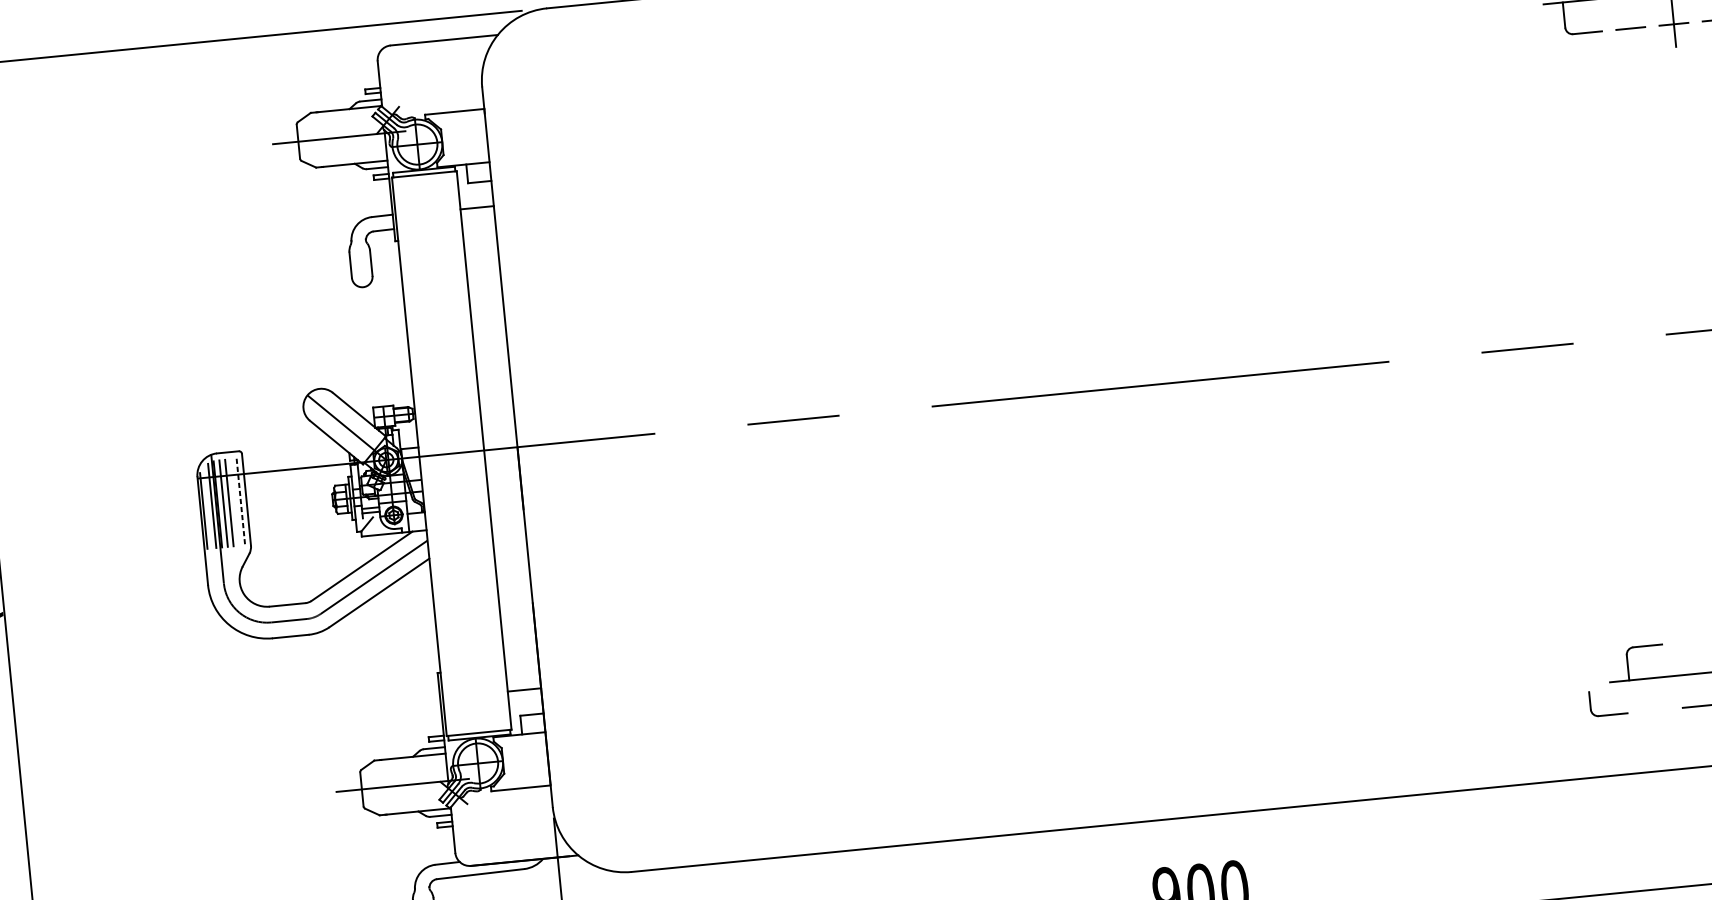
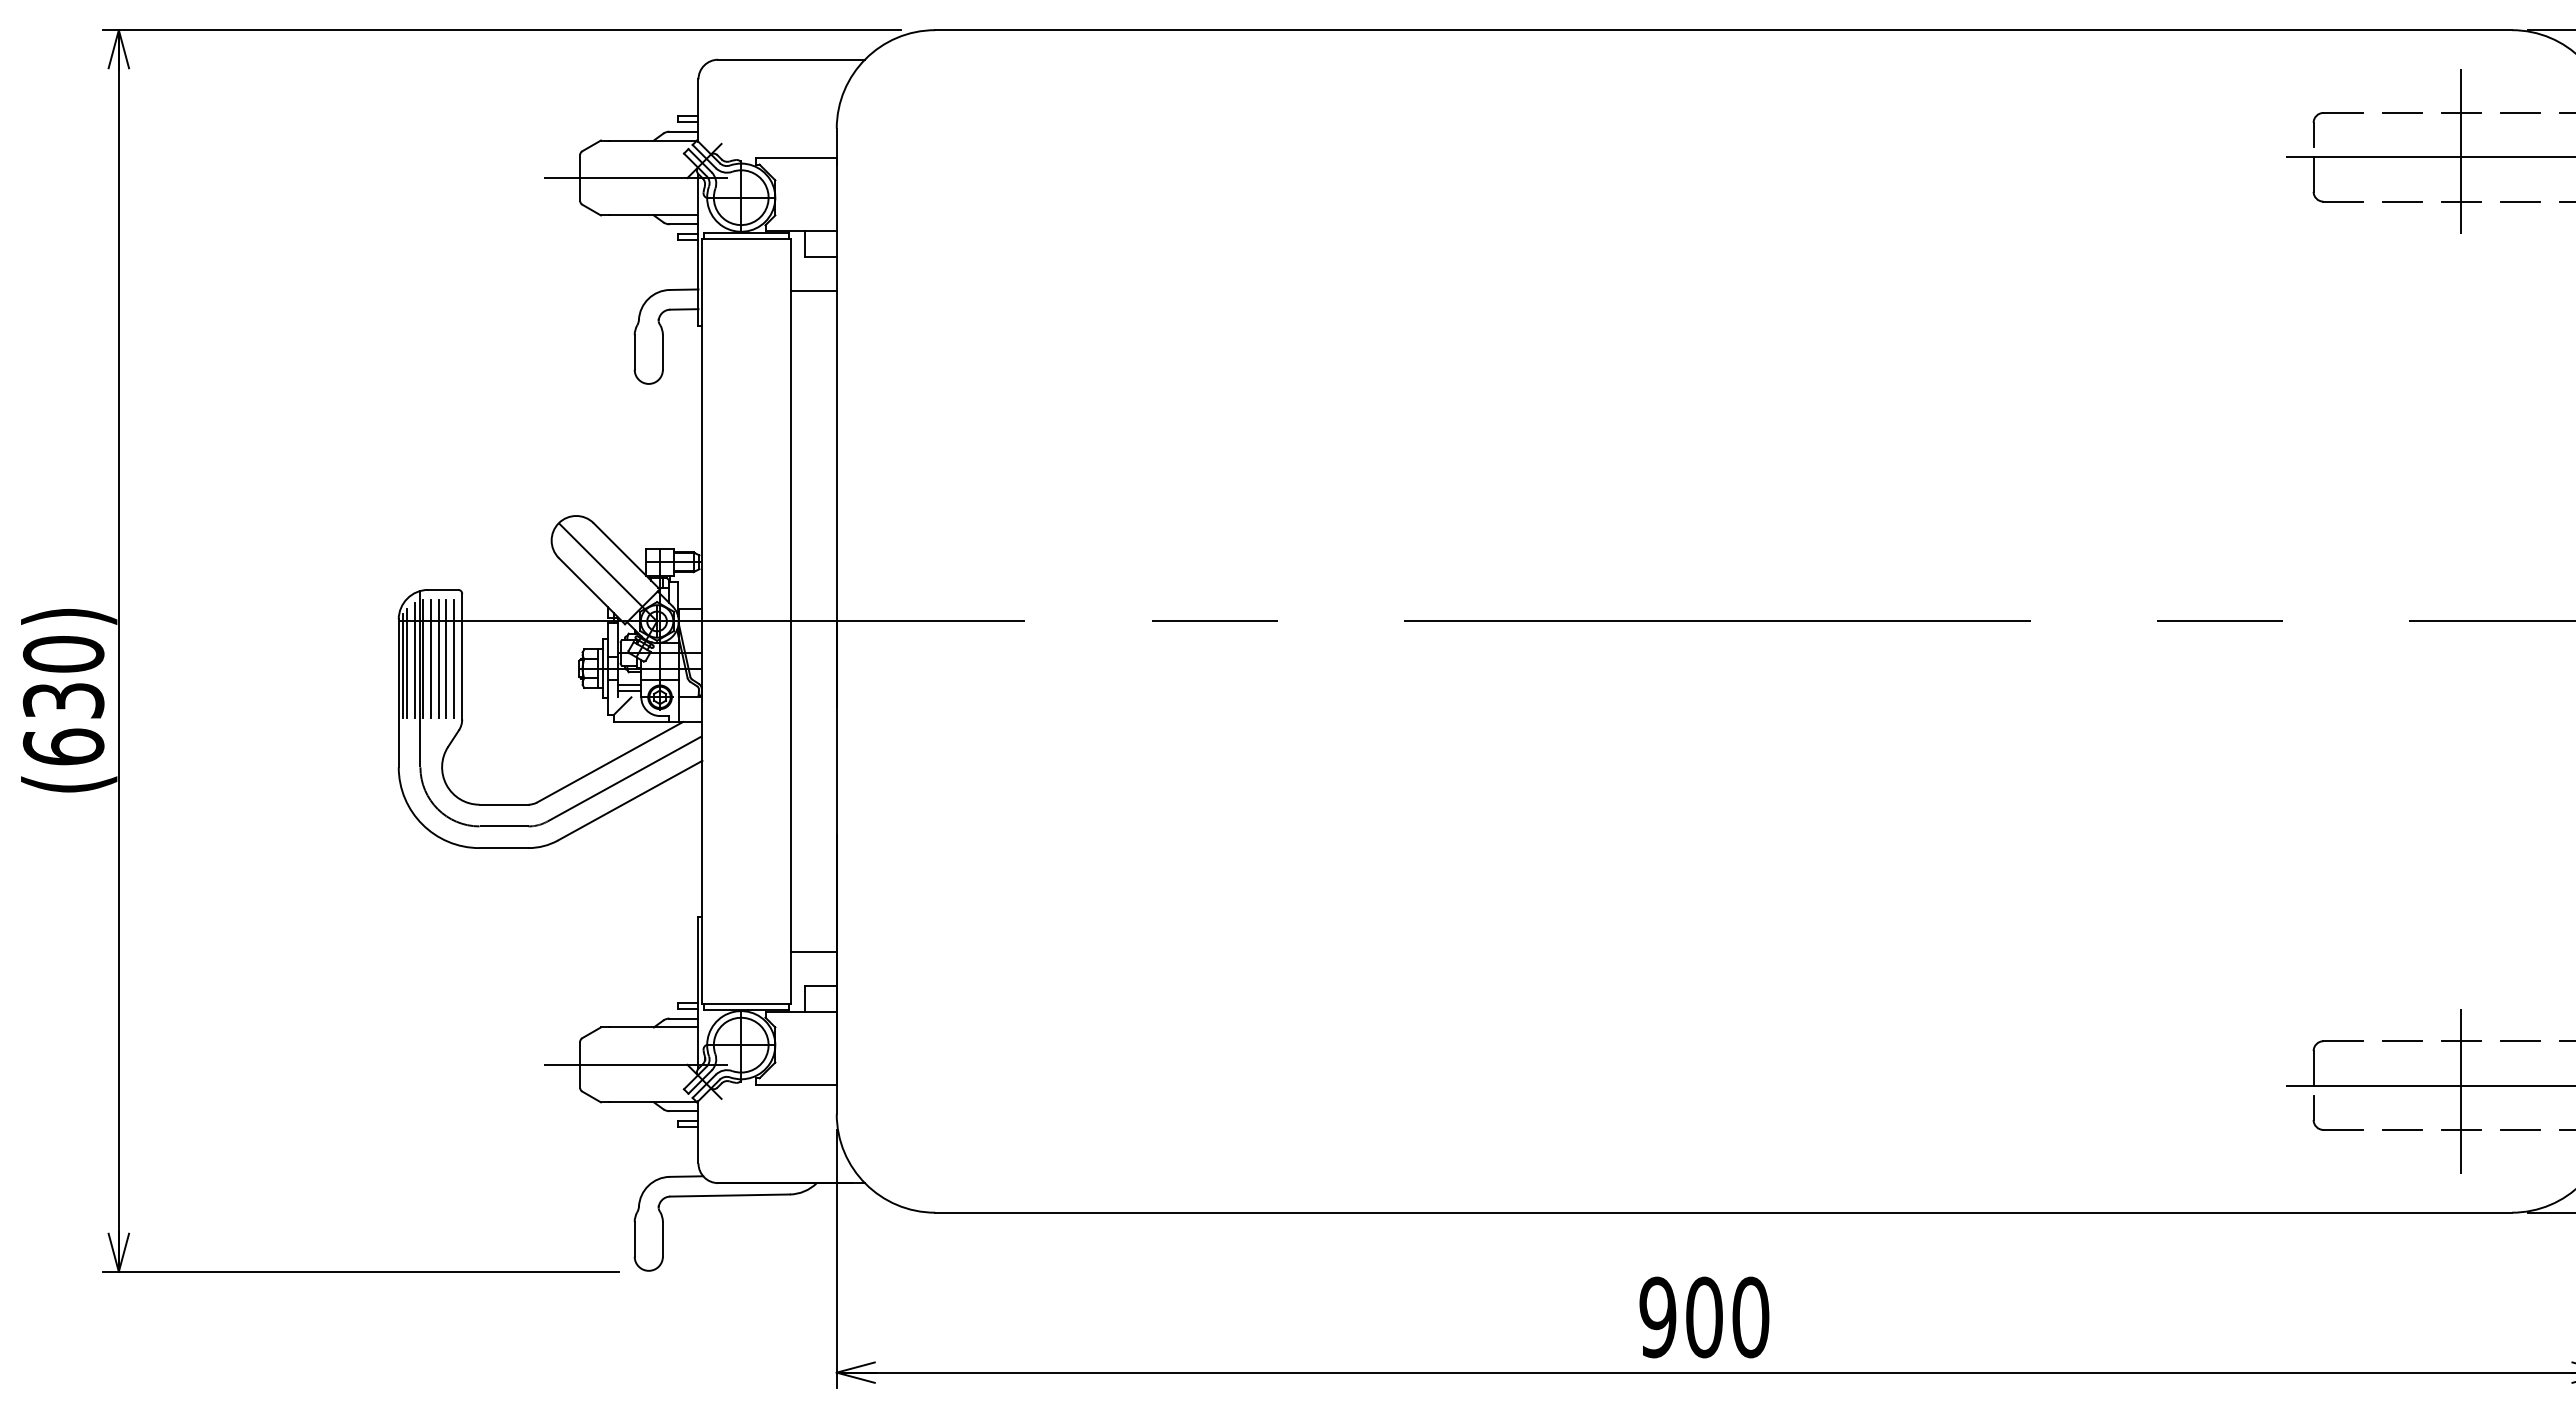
line: (235, 502) -> (446, 658), added
line: (241, 502) -> (454, 659), dashed -> solid
line: (207, 508) -> (407, 663), added
line: (1691, 641) -> (2402, 1041), added
part: (1608, 714) -> (2337, 1129), moved

